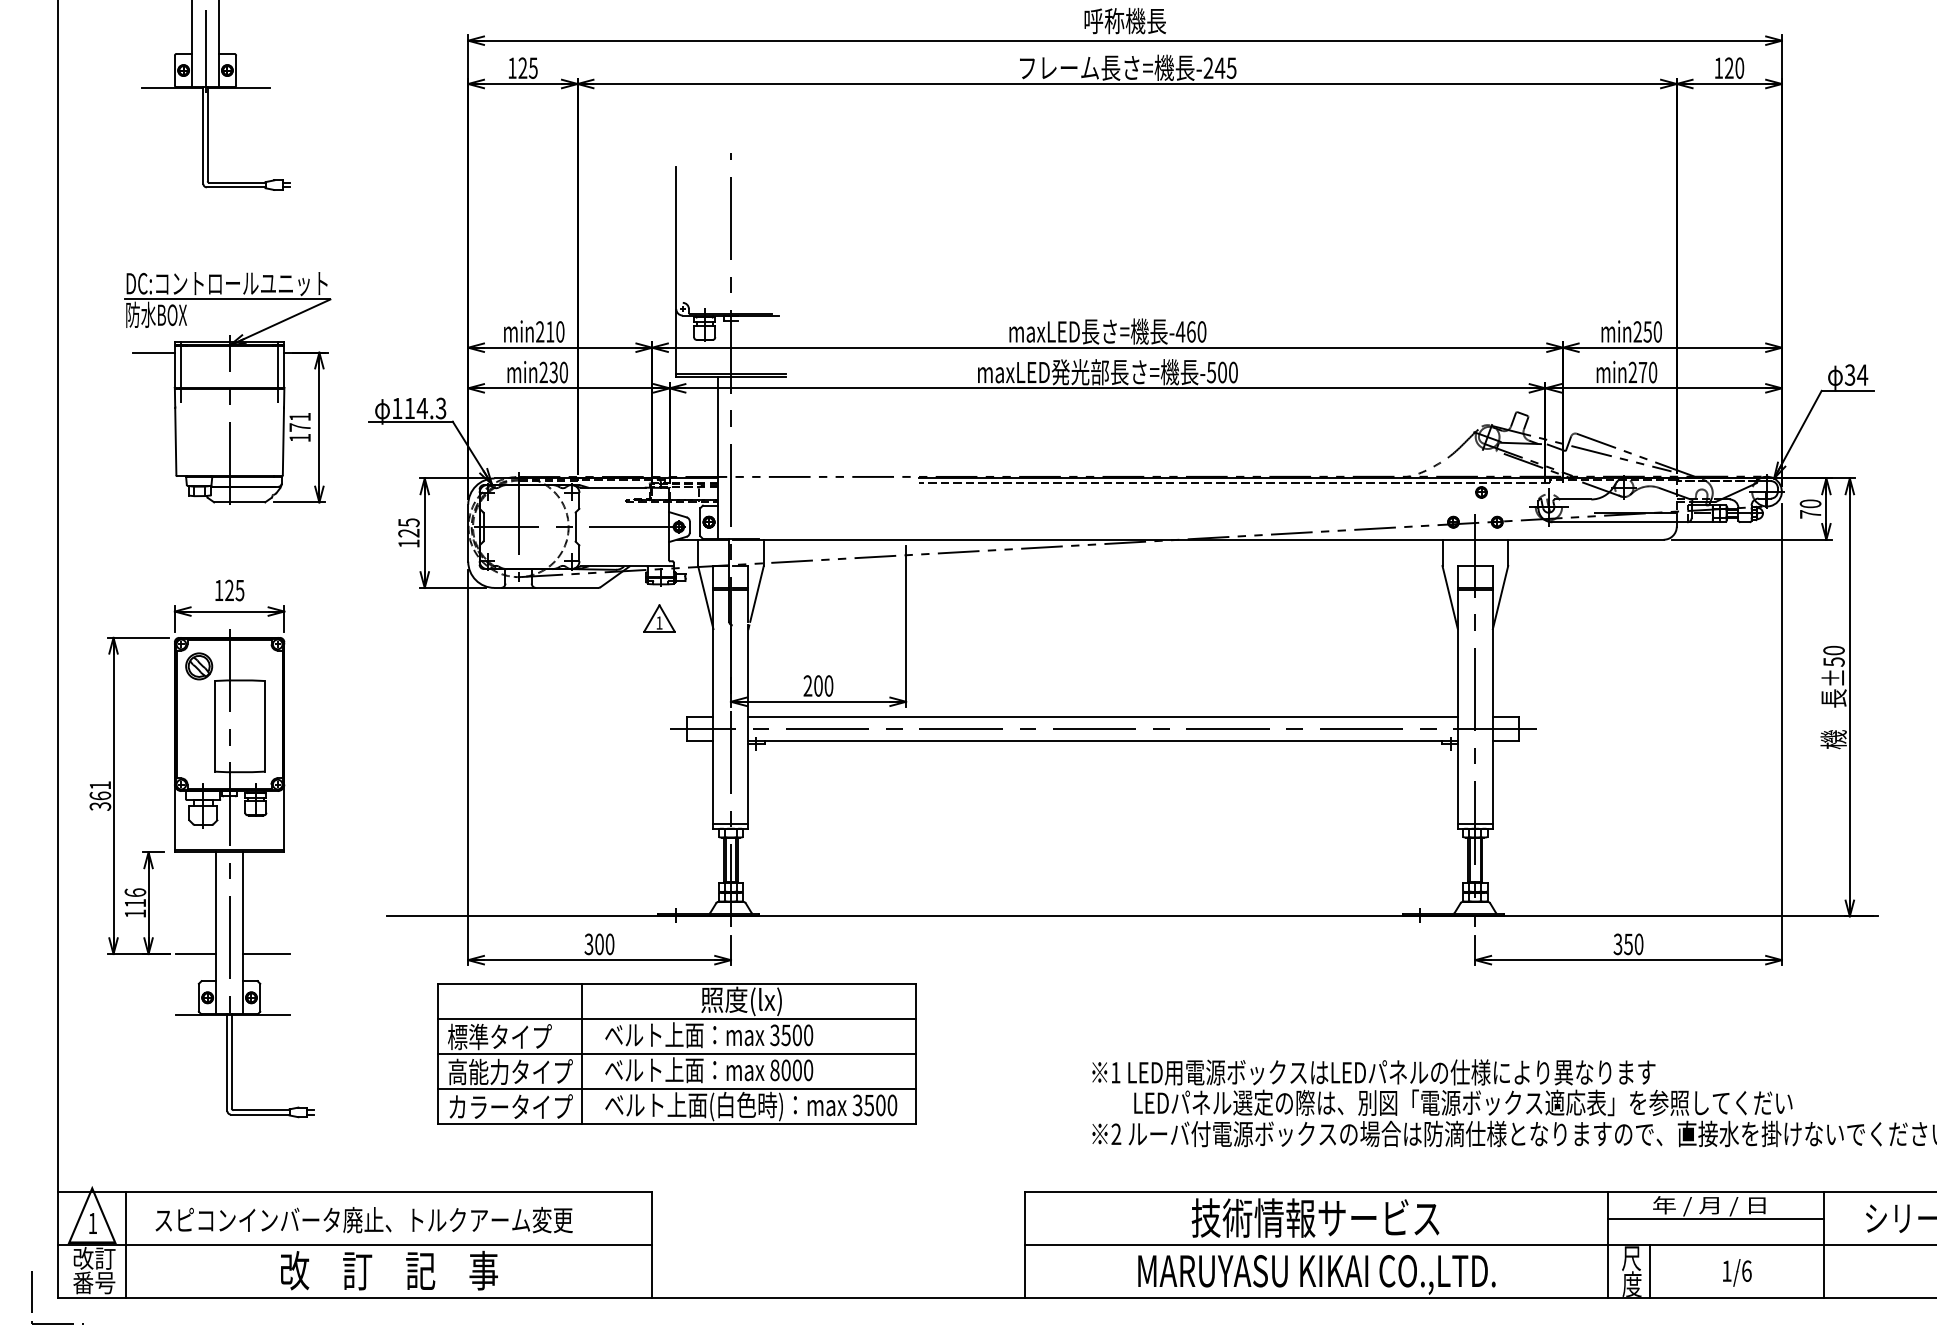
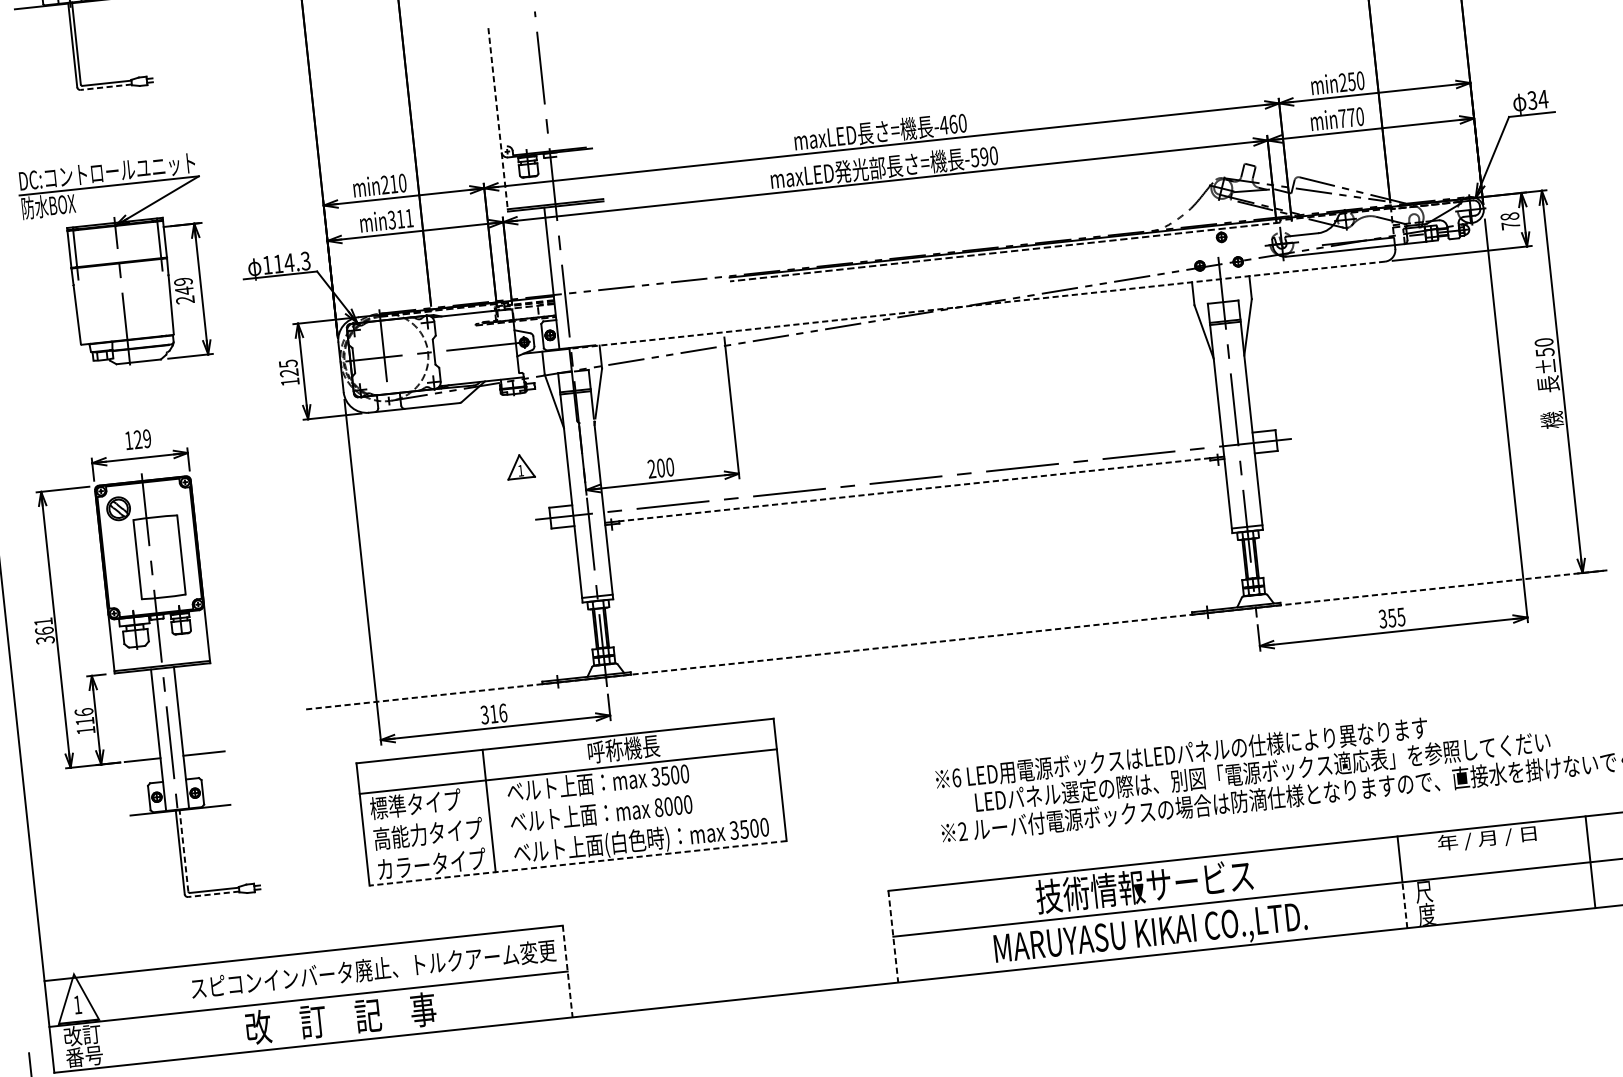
line: (235, 187) -> (105, 87), solid -> dashed
line: (676, 272) -> (498, 120), solid -> dashed
line: (153, 352) -> (49, 239), removed
text: (1632, 371) -> (1342, 117), min270 -> min770
text: (553, 372) -> (400, 219), min230 -> min311
text: (1222, 372) -> (984, 156), -500 -> -590
text: (299, 427) -> (183, 290), 171 -> 249
text: (1810, 503) -> (1509, 216), 70 -> 78
line: (1198, 539) -> (979, 304), solid -> dashed
text: (239, 590) -> (146, 438), 125 -> 129
part: (659, 618) -> (520, 466), moved
line: (1102, 717) -> (911, 469), removed
line: (1103, 741) -> (914, 489), solid -> dashed
line: (1133, 916) -> (957, 639), solid -> dashed
text: (1638, 943) -> (1400, 616), 350 -> 355
text: (604, 944) -> (498, 713), 300 -> 316
text: (742, 1001) -> (624, 750), 照度(lx) -> 呼称機長
line: (676, 1053) -> (571, 802), removed
line: (231, 1060) -> (183, 849), solid -> dashed
text: (1115, 1072) -> (956, 777), 1 -> 6
line: (676, 1088) -> (574, 832), removed
line: (259, 1114) -> (213, 894), solid -> dashed
line: (676, 1123) -> (577, 863), solid -> dashed
line: (1715, 1218) -> (1493, 849), removed
text: (363, 1220) -> (372, 969), moved
line: (126, 1244) -> (109, 1020), removed
line: (651, 1244) -> (567, 971), solid -> dashed
line: (1024, 1244) -> (892, 936), solid -> dashed
line: (1608, 1270) -> (1405, 904), solid -> dashed
line: (1650, 1270) -> (1441, 900), removed
part: (1737, 1272) -> (1517, 894), removed

